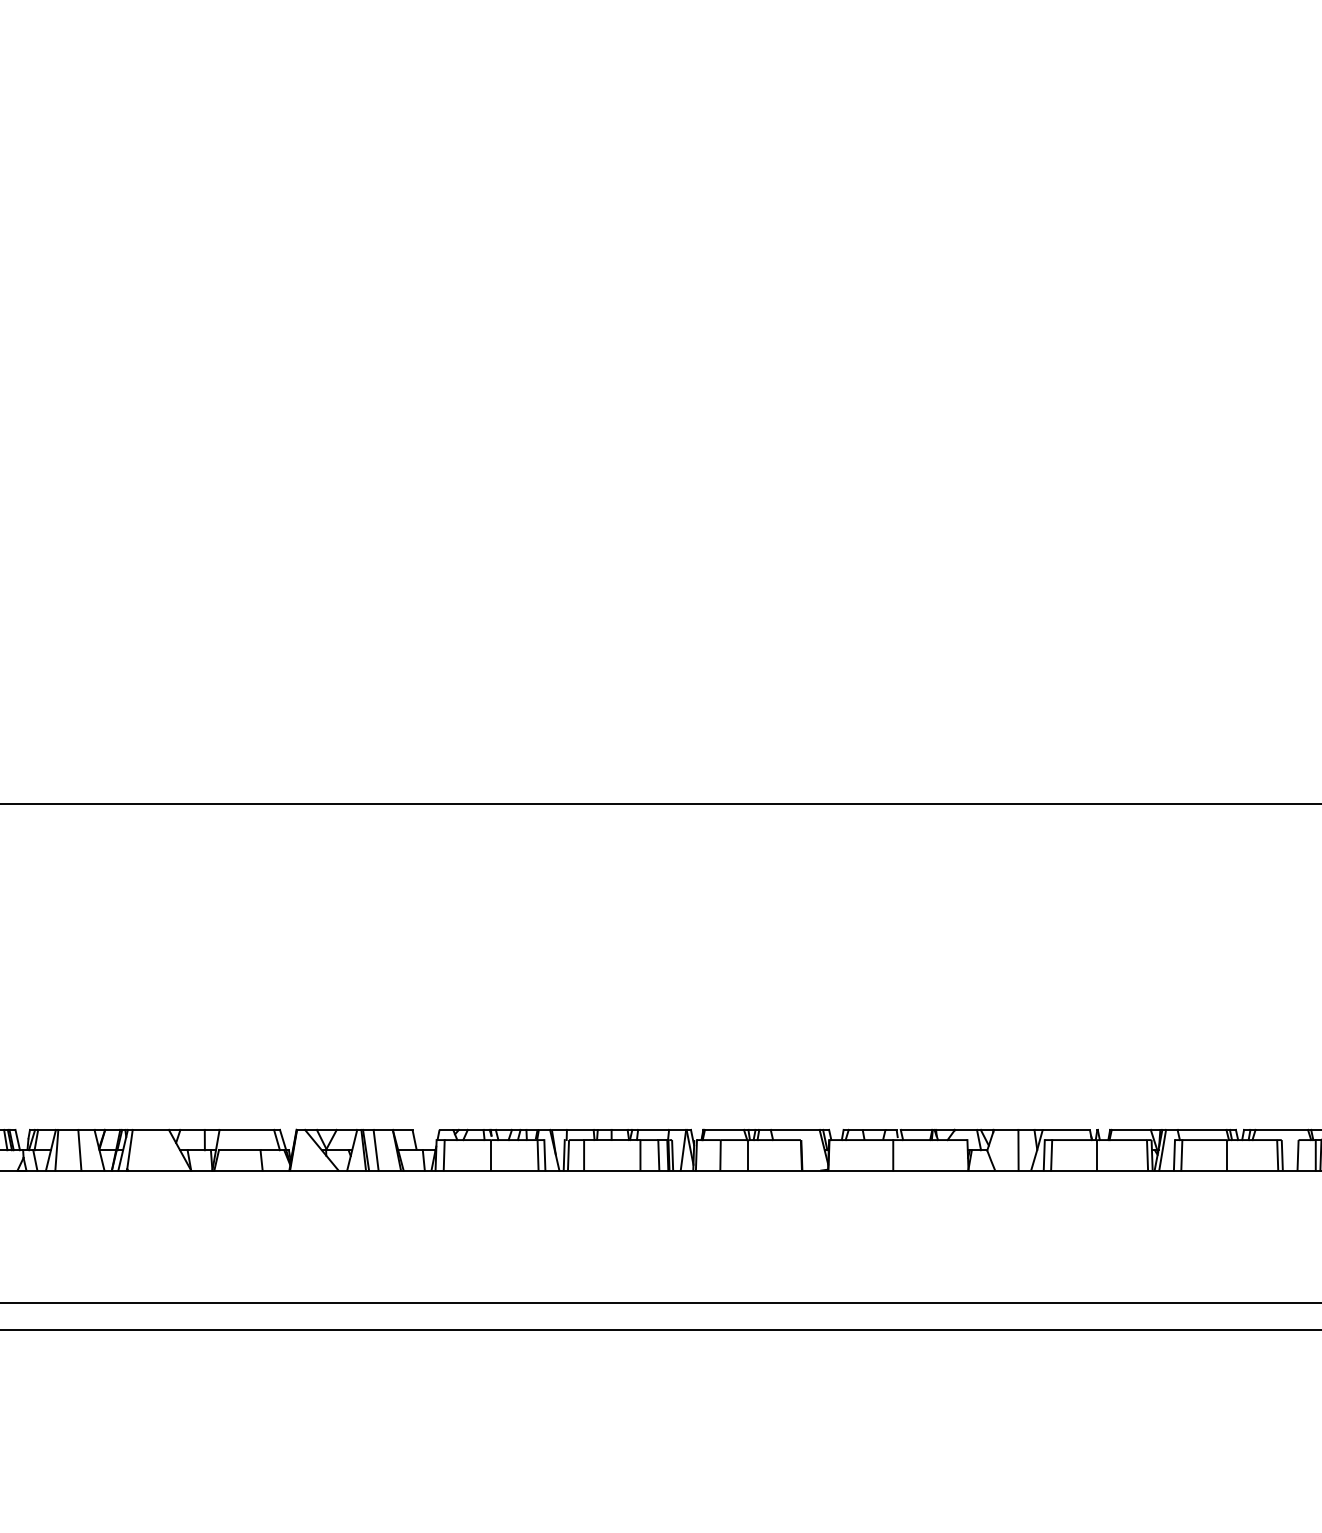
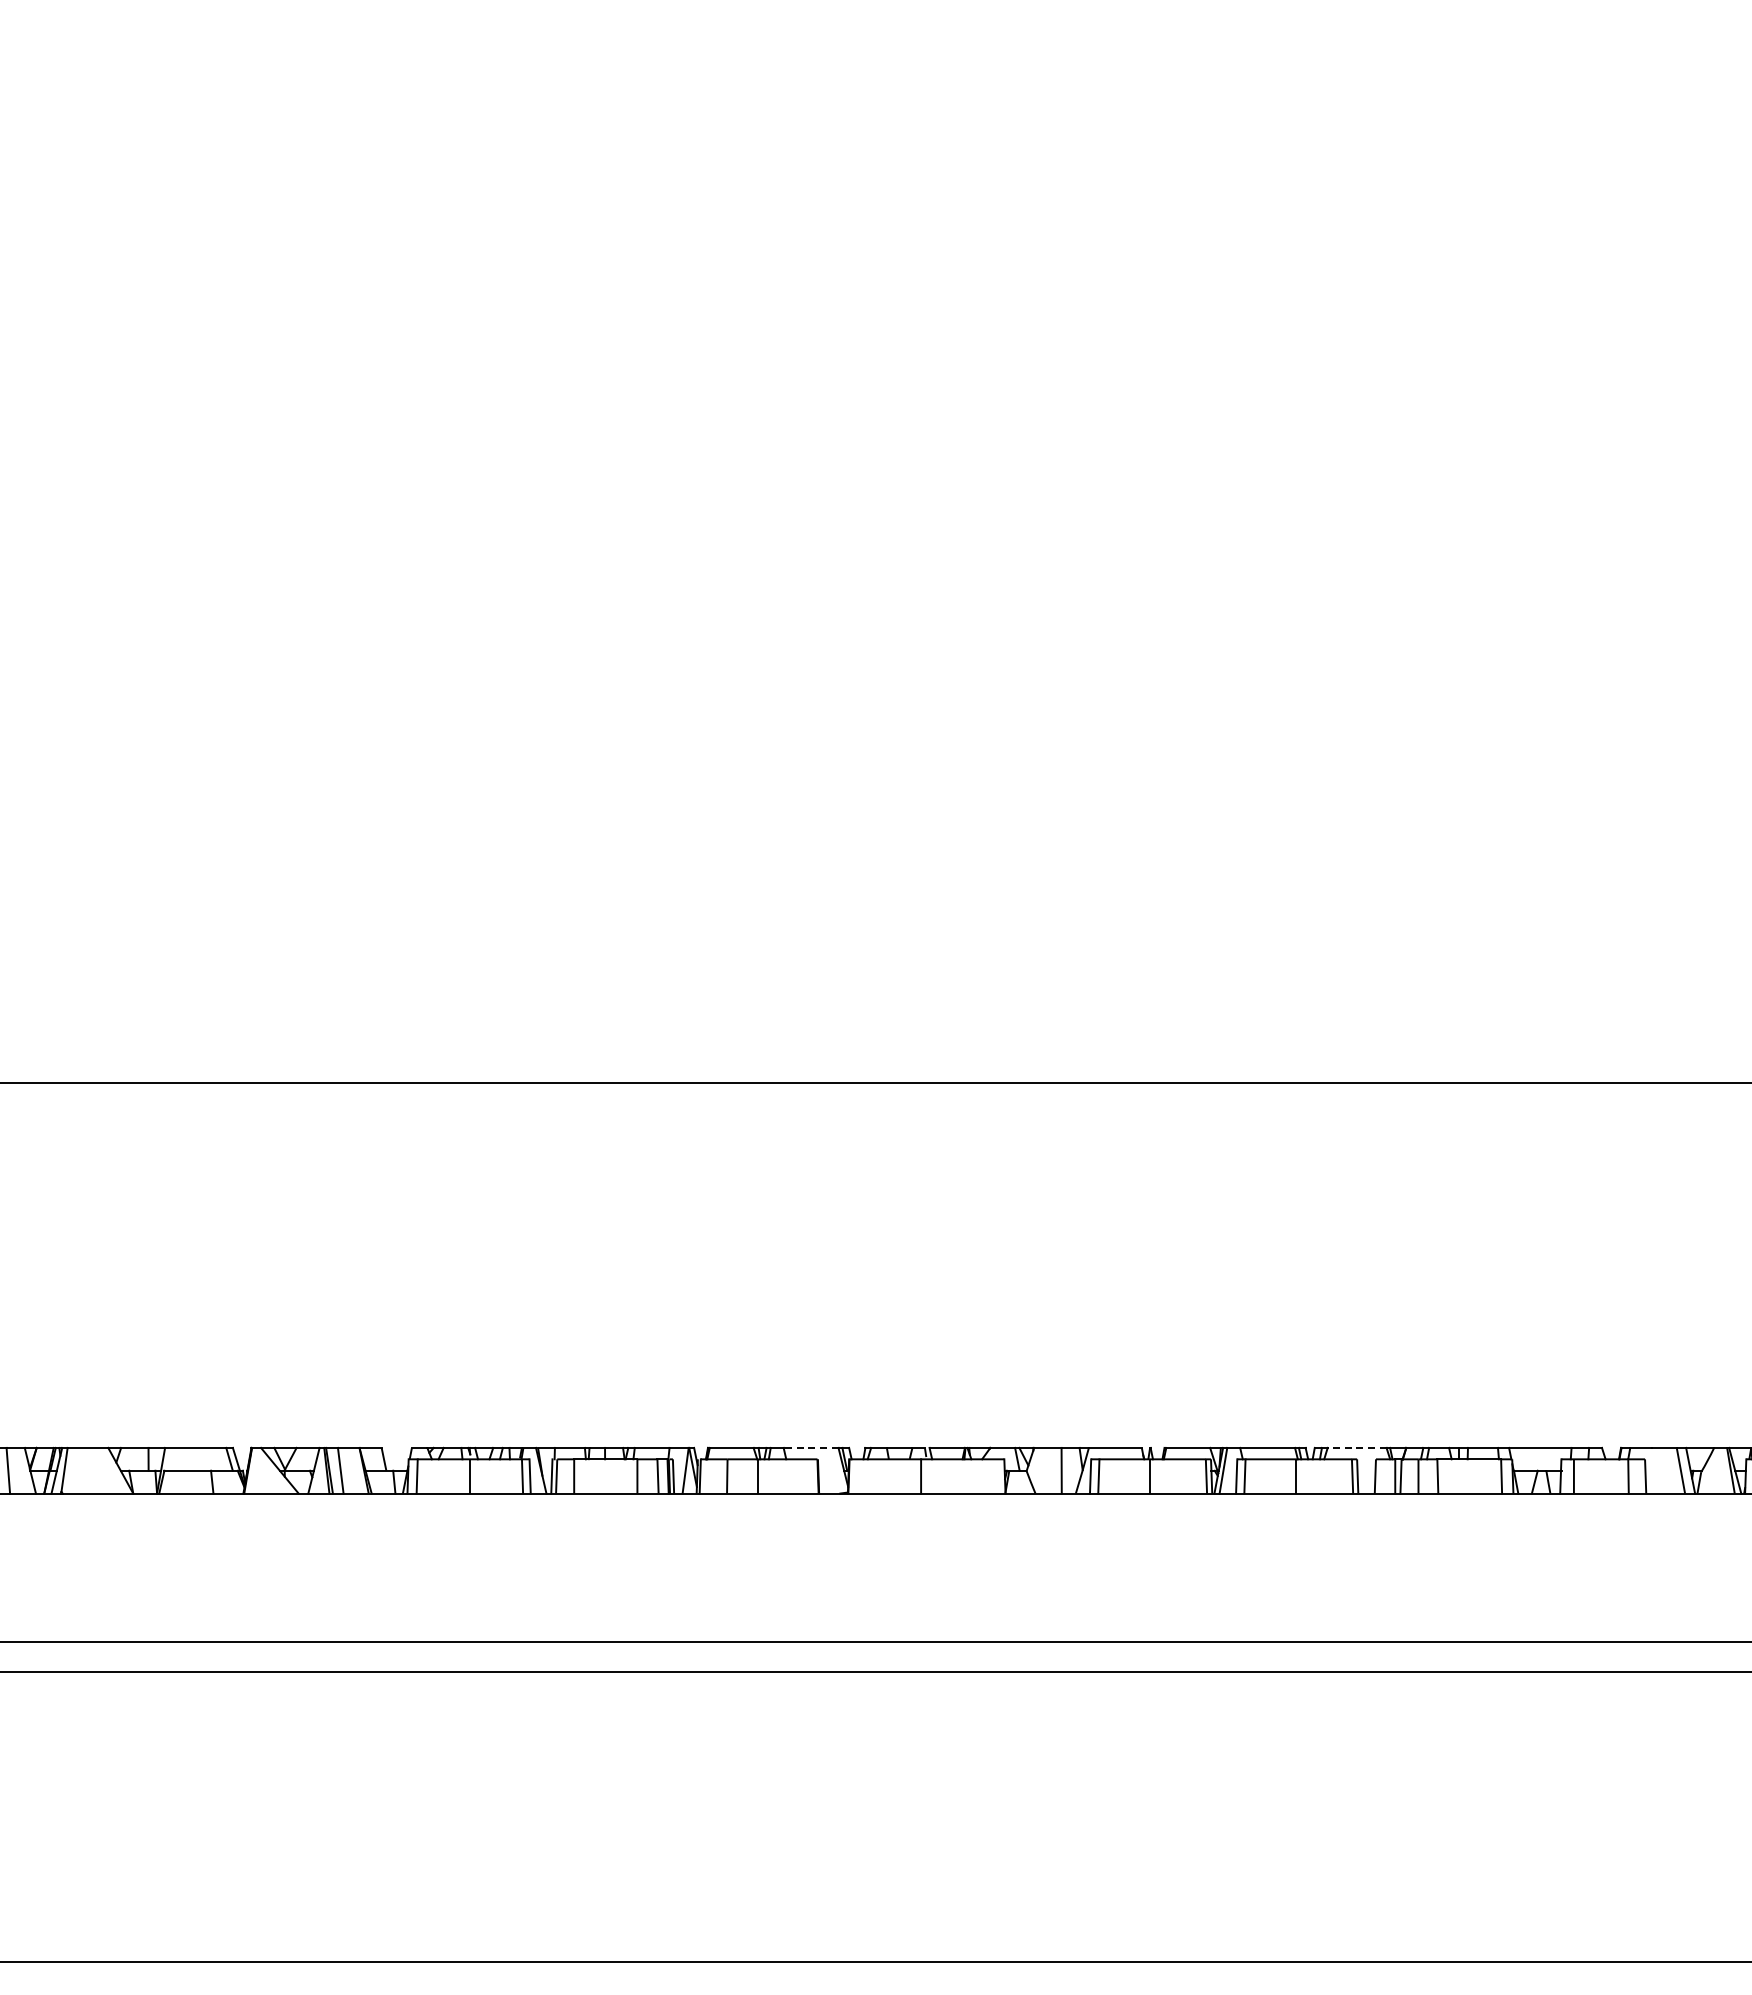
line: (794, 1129) -> (810, 1447), solid -> dashed
line: (1281, 1129) -> (1356, 1447), solid -> dashed

